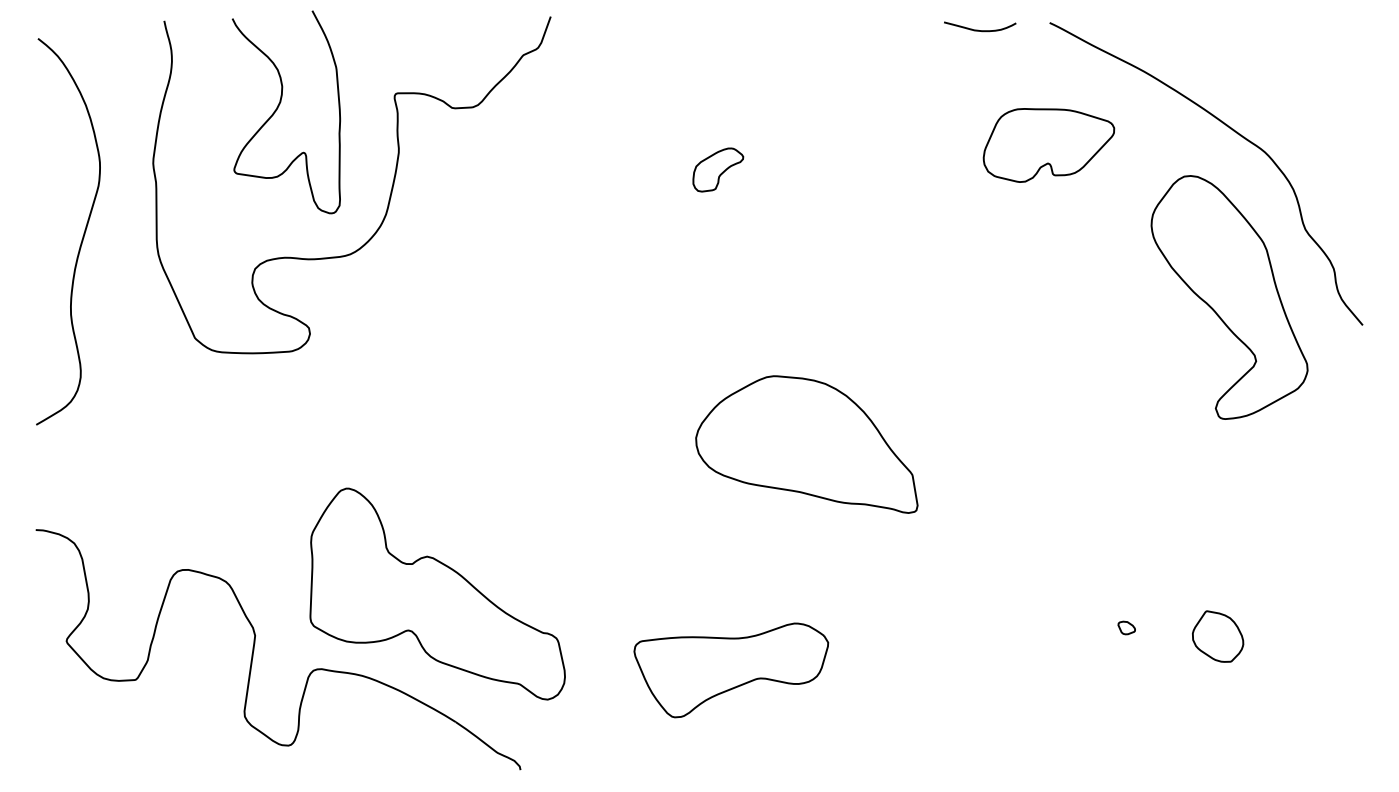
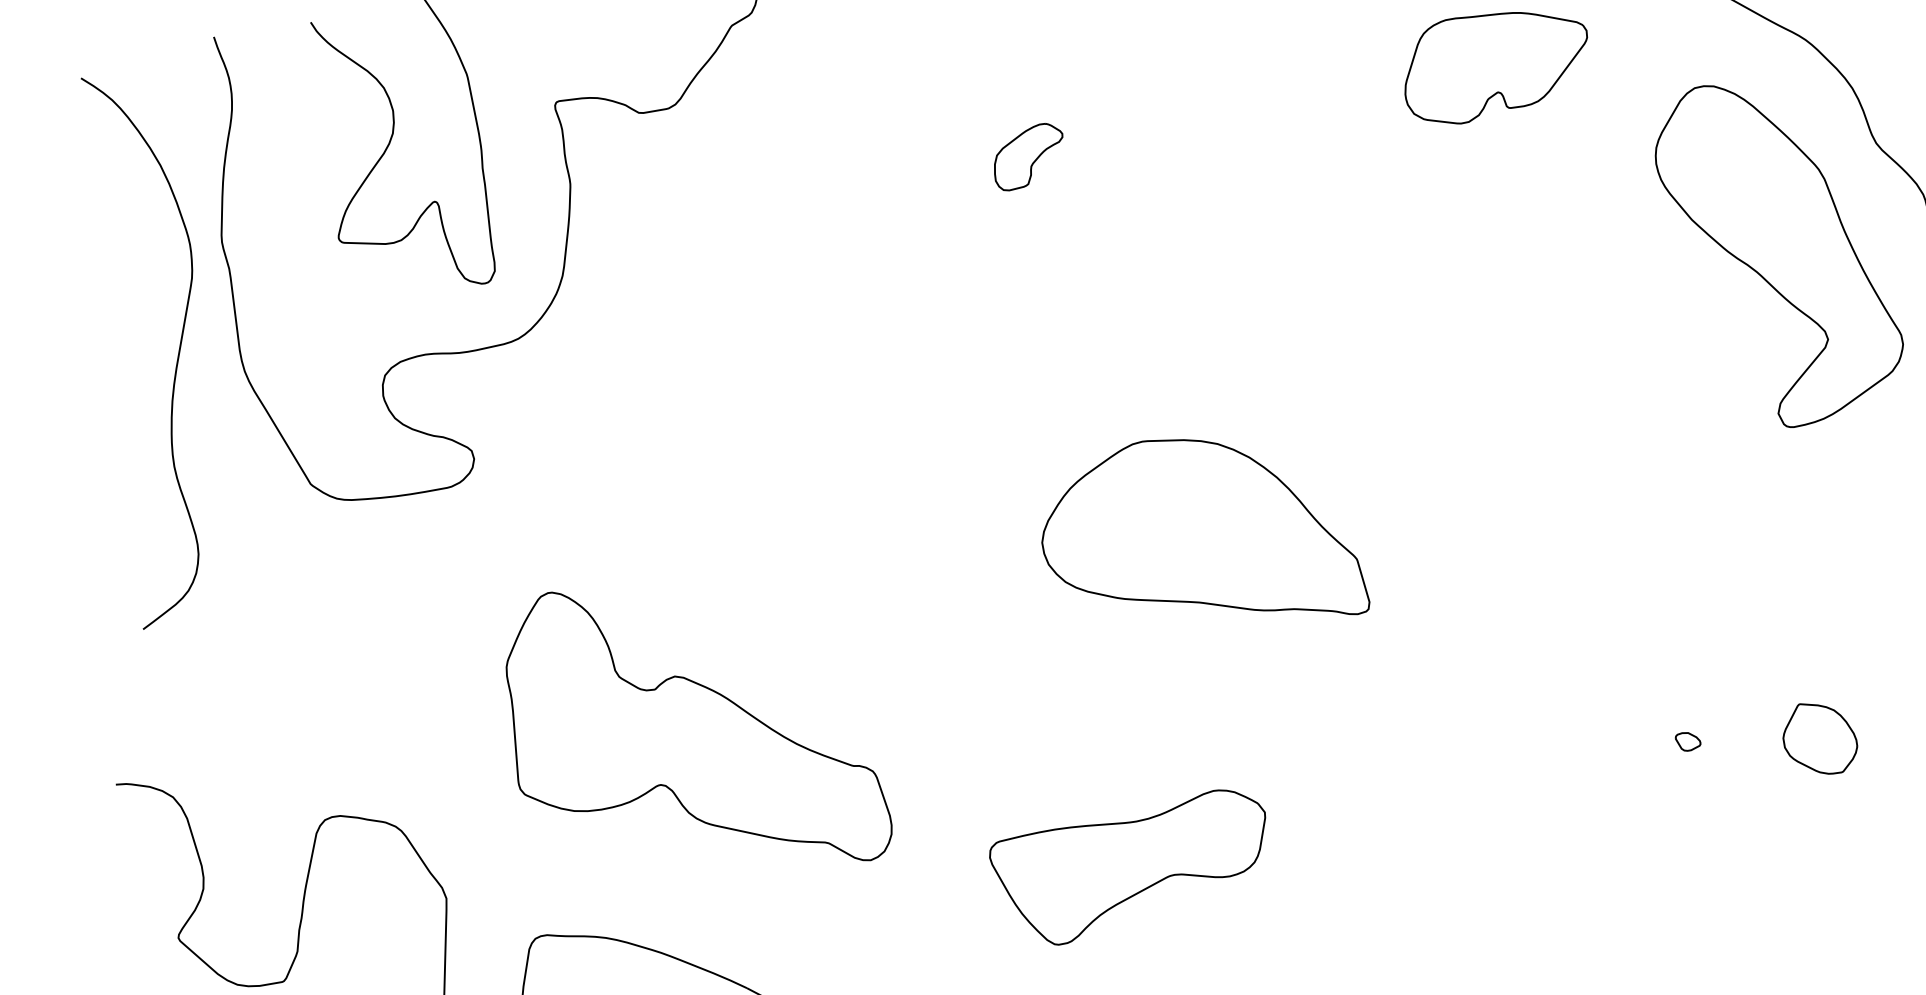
curve: (82, 236) -> (177, 353), moved
part: (437, 593) -> (695, 727), moved

